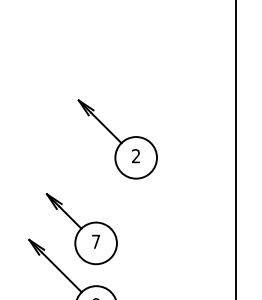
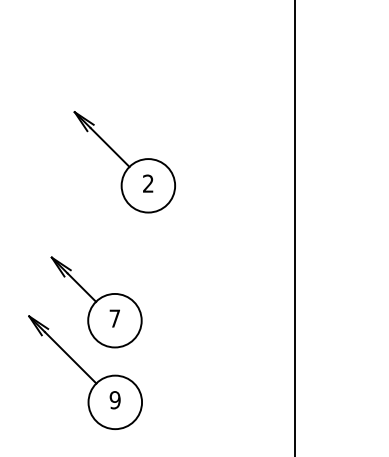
part: (117, 139) -> (124, 162), moved

